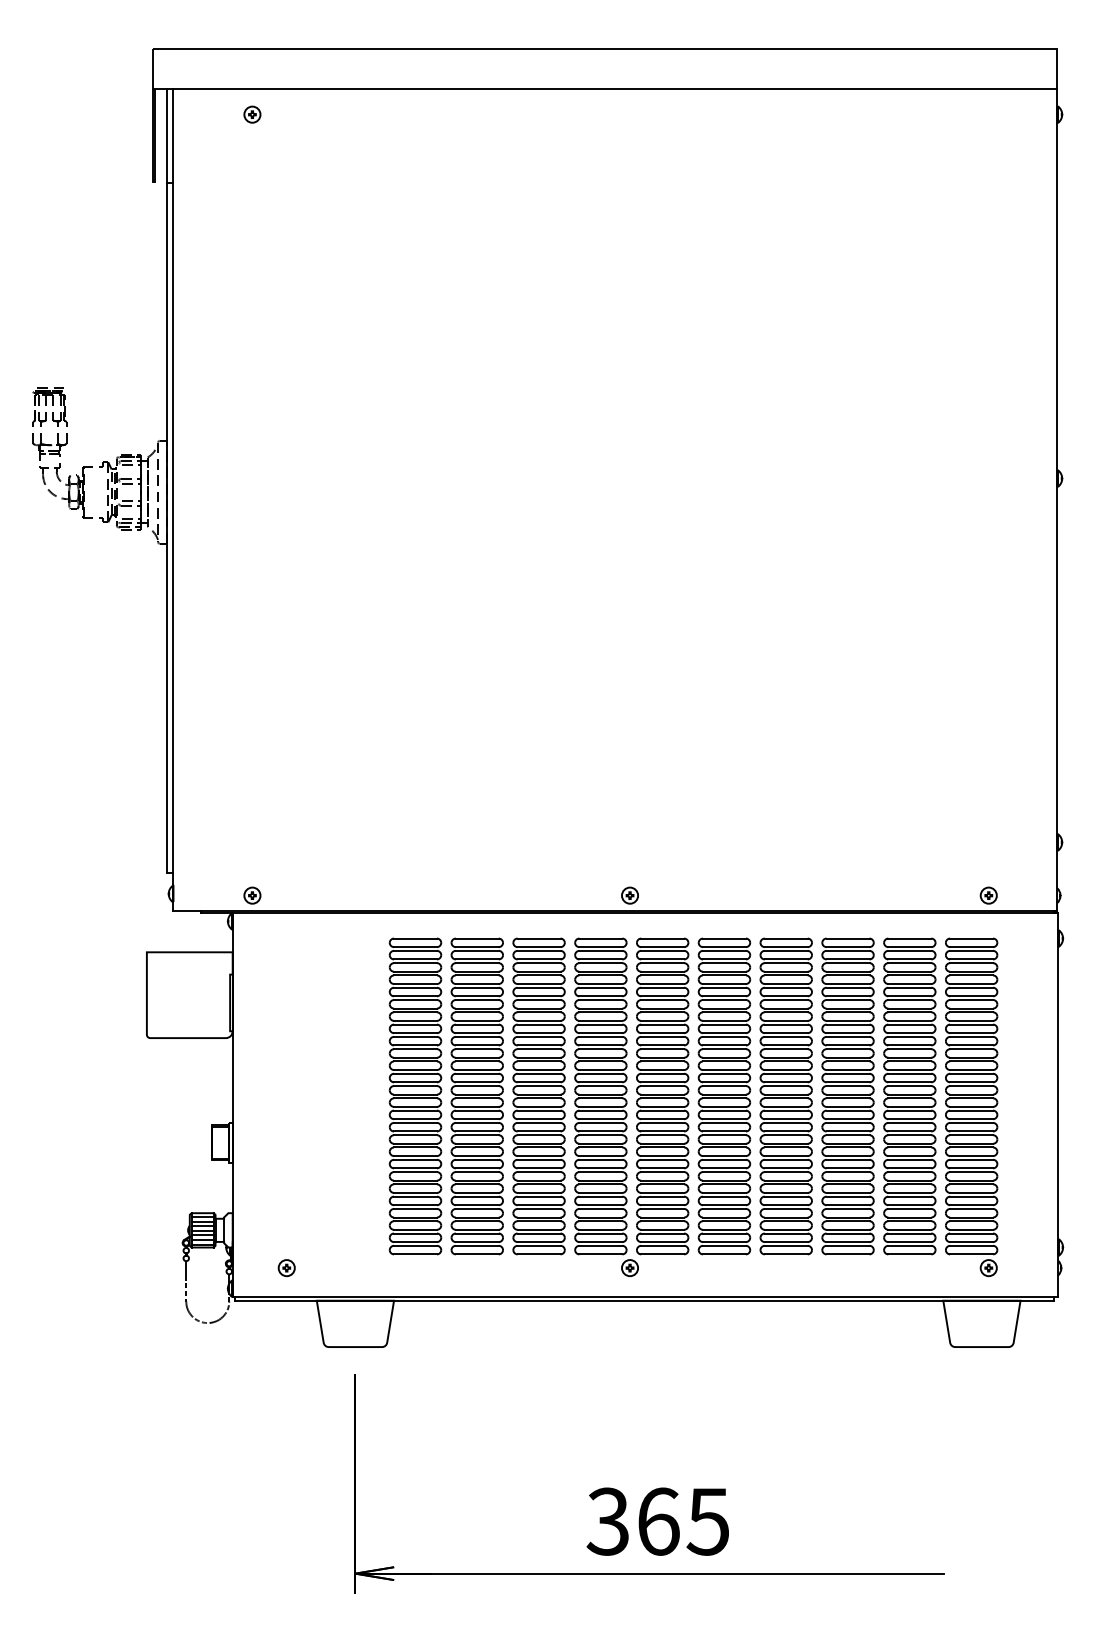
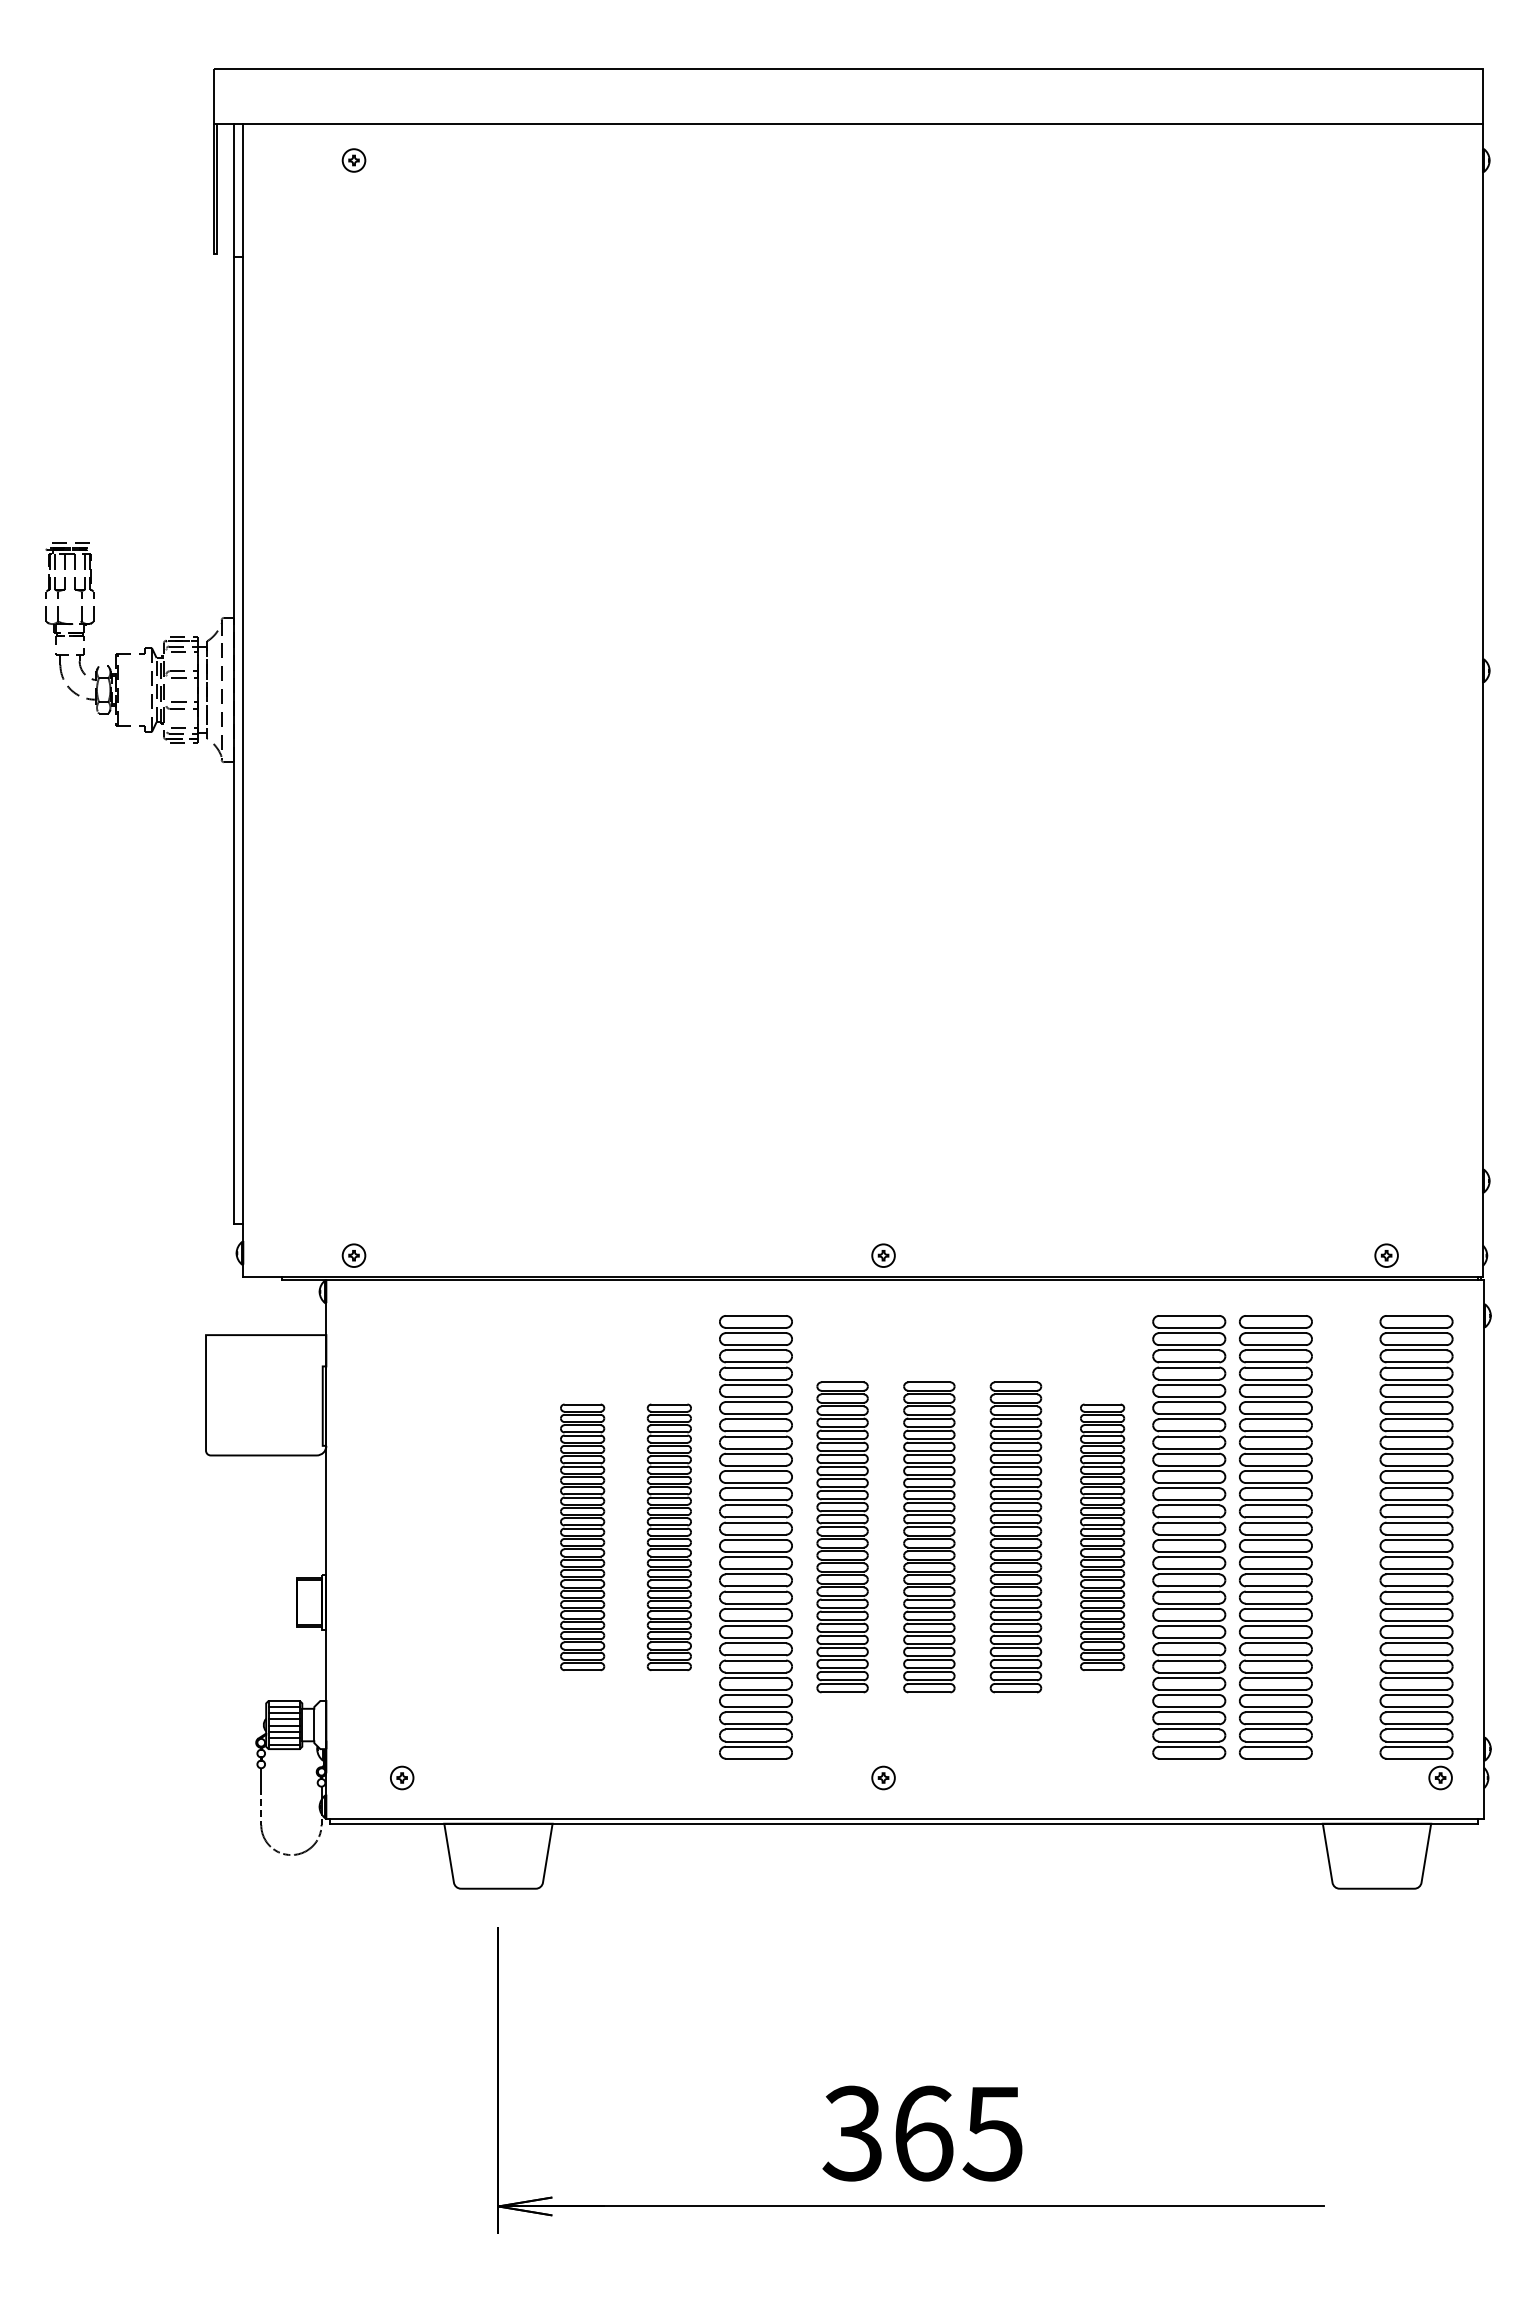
part: (415, 1096) -> (582, 1537), size x0.6
part: (477, 1096) -> (669, 1537), size x0.6
part: (600, 1096) -> (842, 1537), size x0.7
part: (662, 1096) -> (929, 1537), size x0.7
part: (724, 1096) -> (1015, 1537), size x0.7
part: (786, 1096) -> (1102, 1537), size x0.6
part: (971, 1107) -> (1416, 1552), moved

